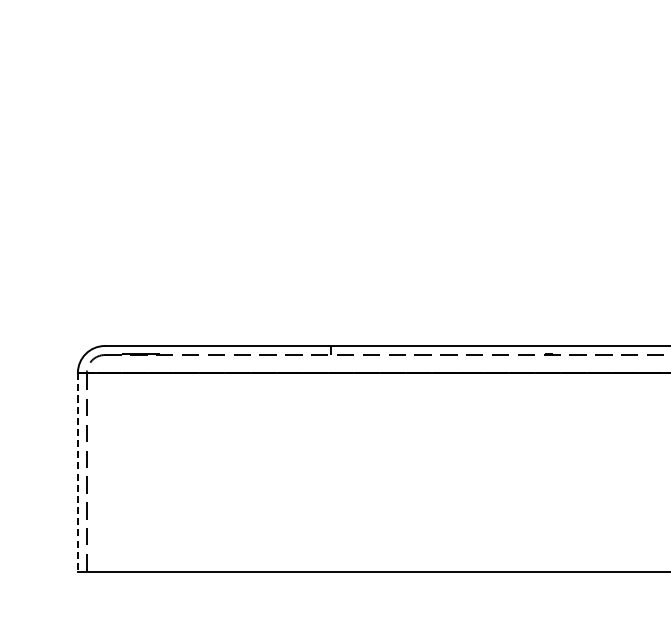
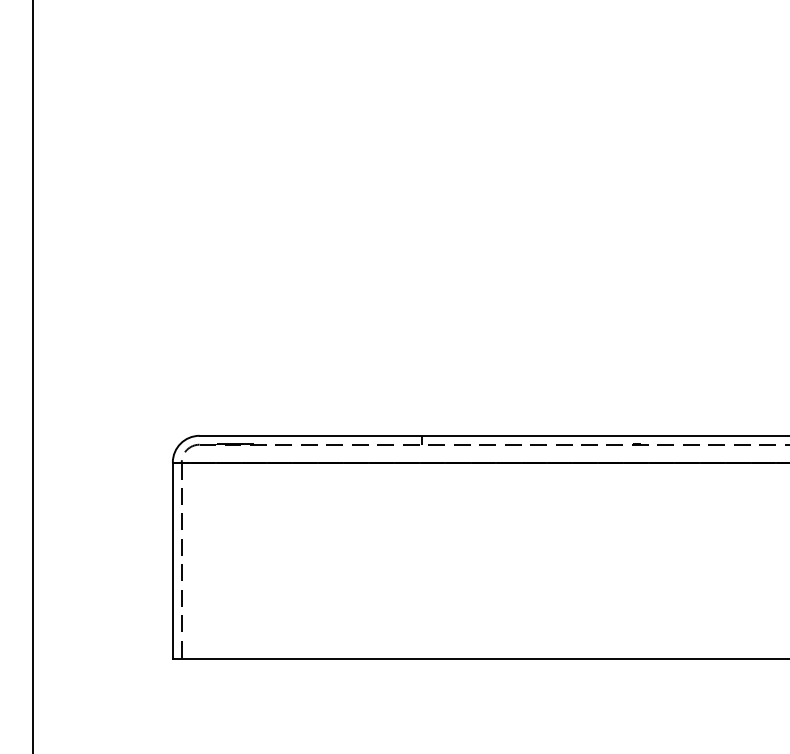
line: (77, 473) -> (172, 561), dashed -> solid

